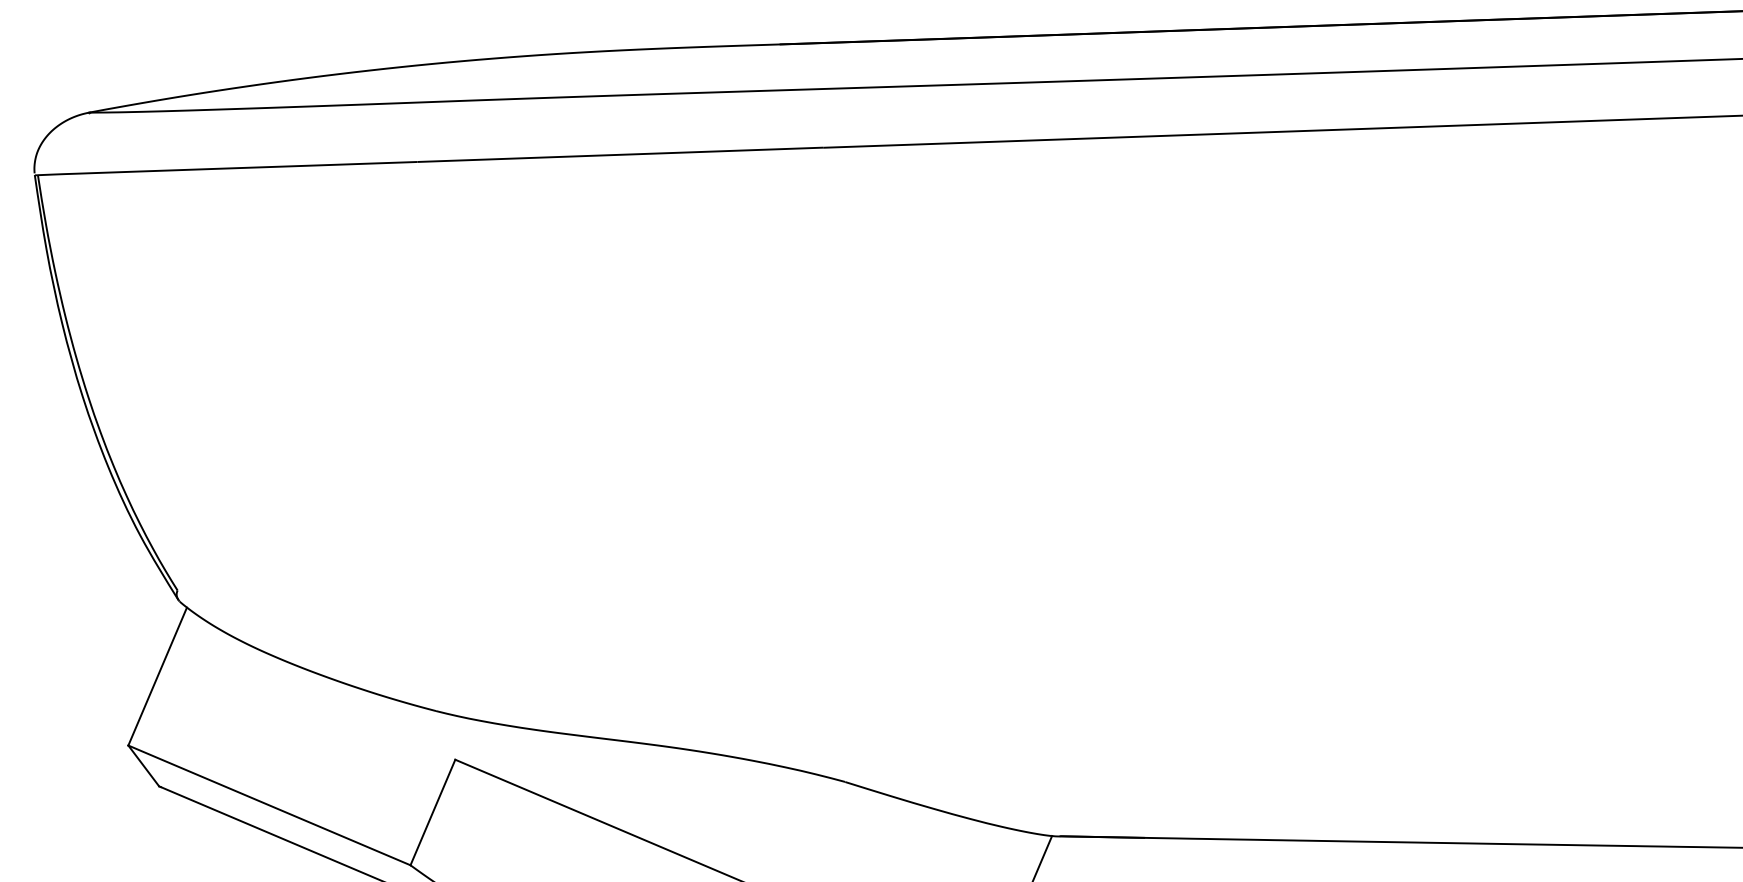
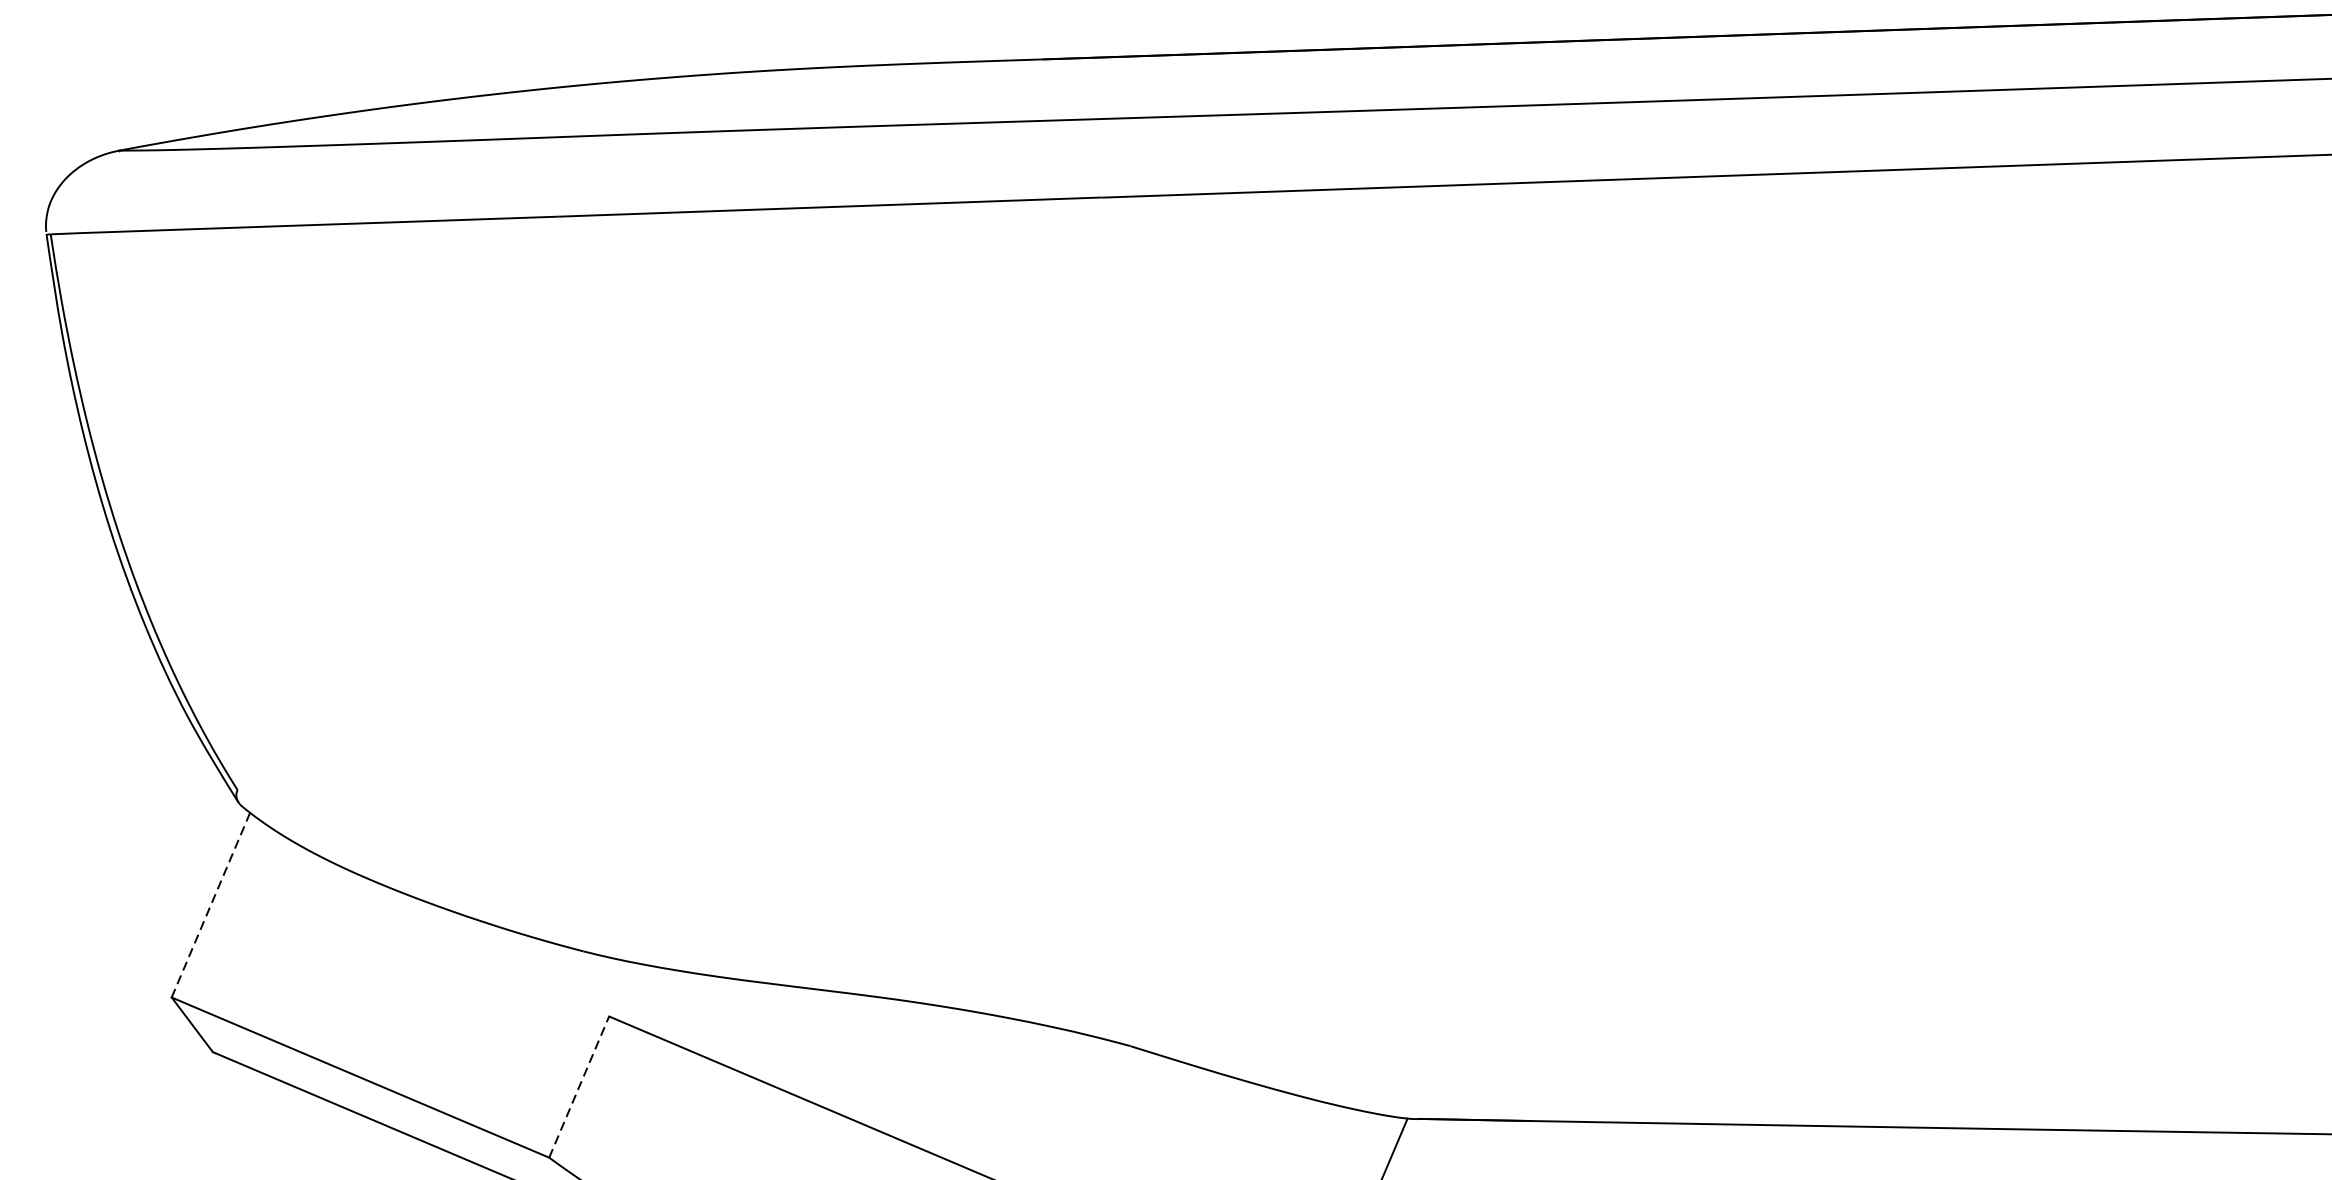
line: (157, 676) -> (210, 905), solid -> dashed
line: (433, 812) -> (579, 1087), solid -> dashed

